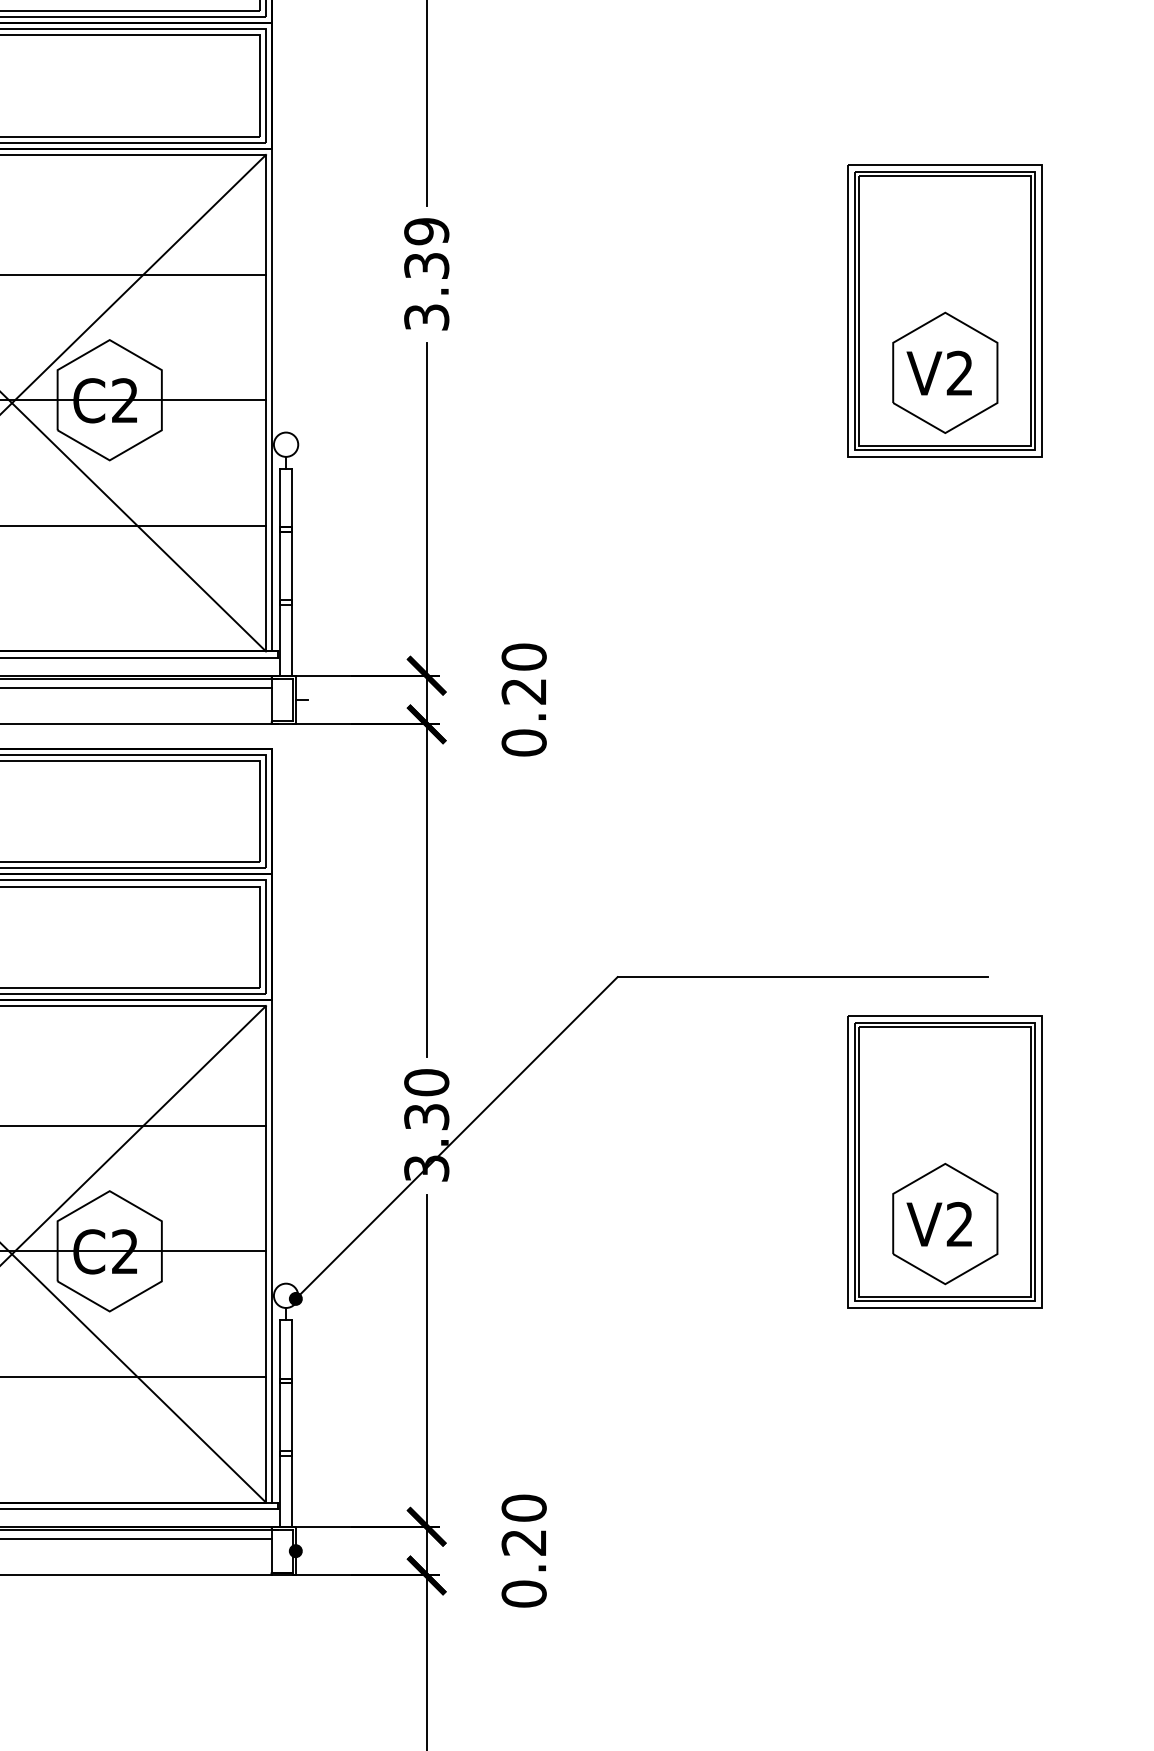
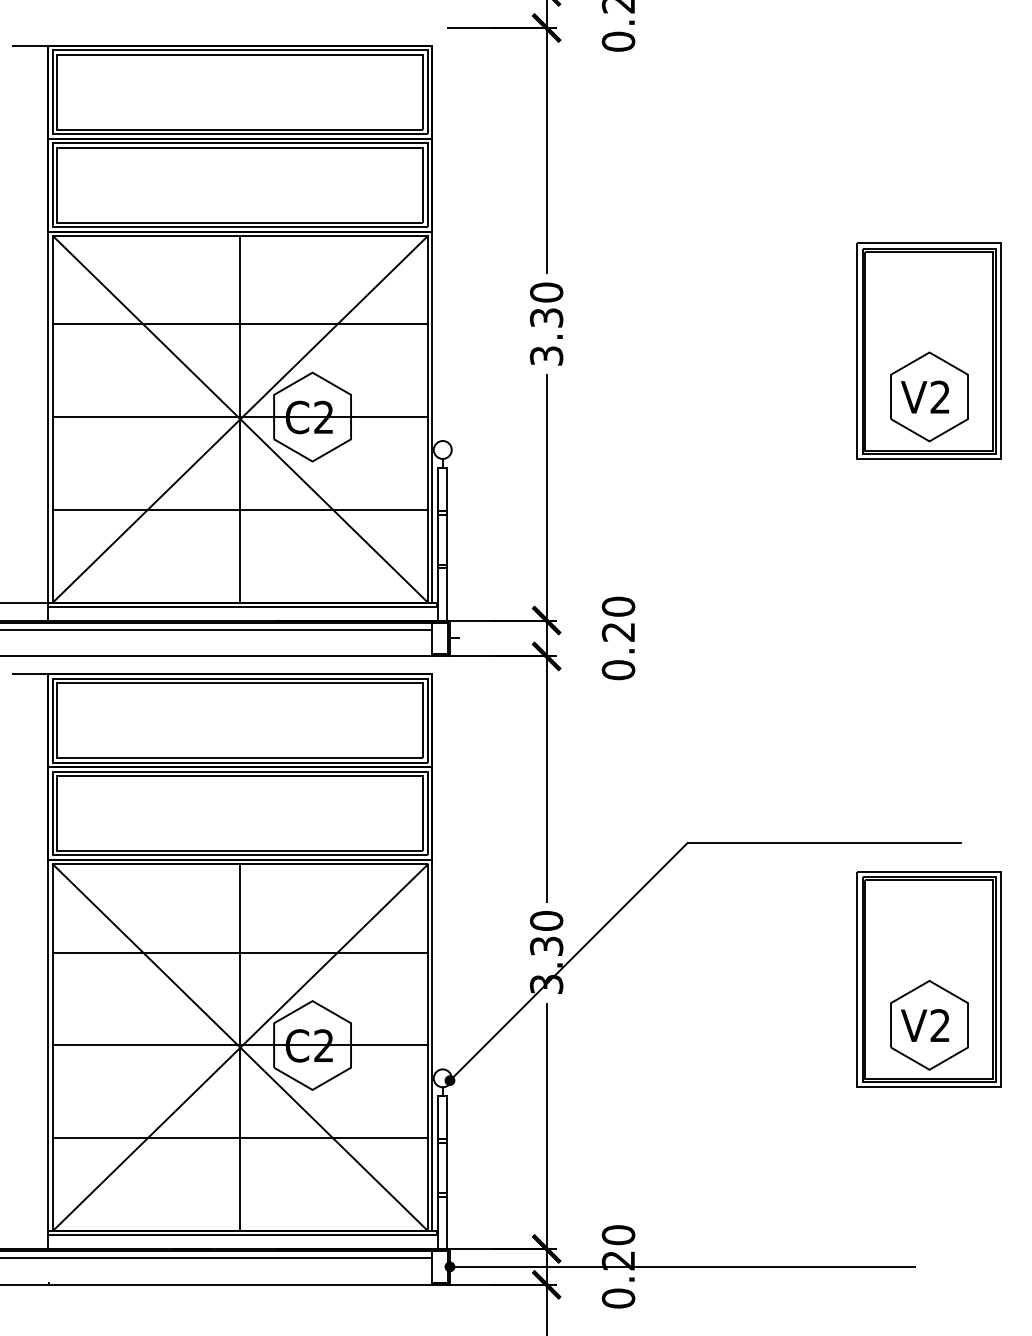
text: (426, 231) -> (546, 292), 3.39 -> 3.30
line: (12, 403) -> (240, 419), added
line: (12, 1254) -> (240, 1047), added
line: (610, 1550) -> (682, 1266), added

